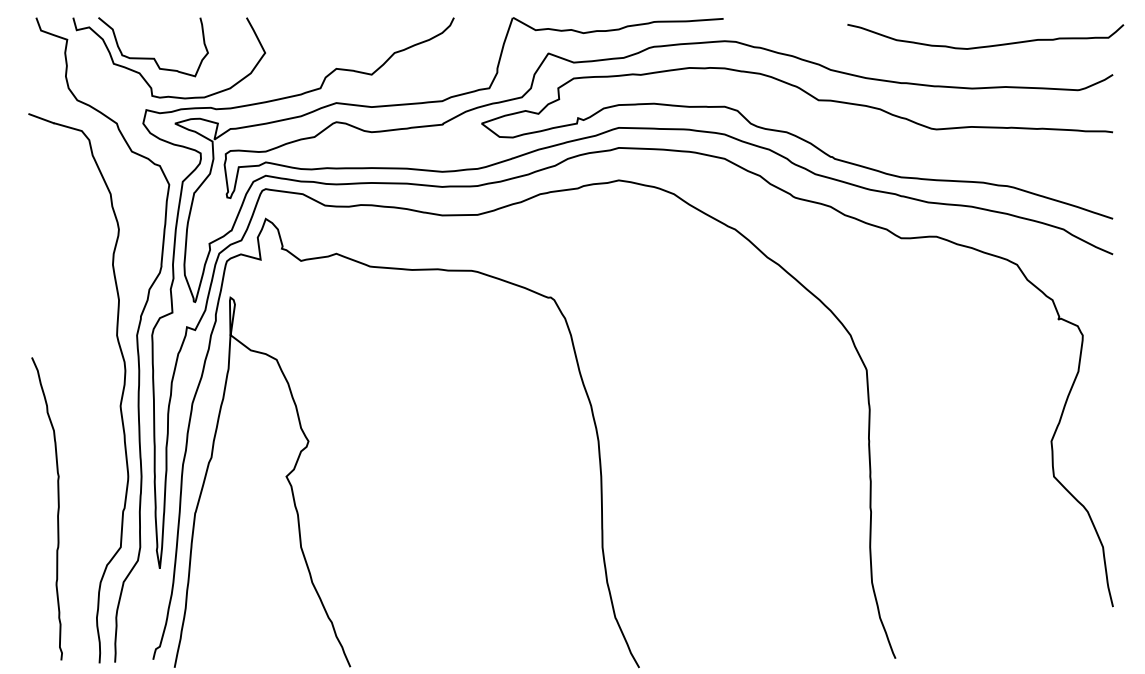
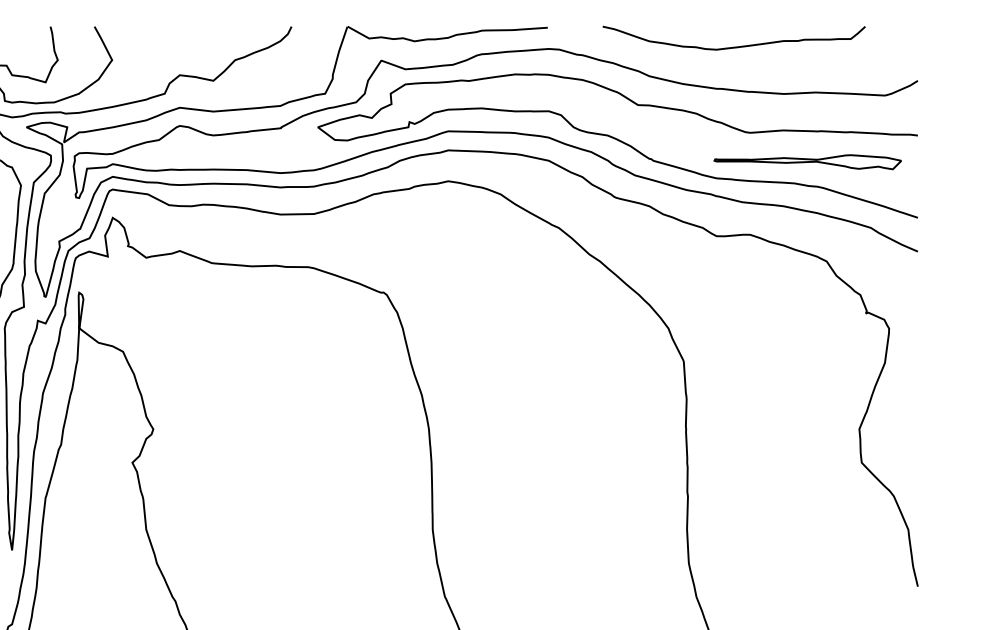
curve: (986, 45) -> (734, 46), moved
part: (997, 160) -> (808, 162), added

